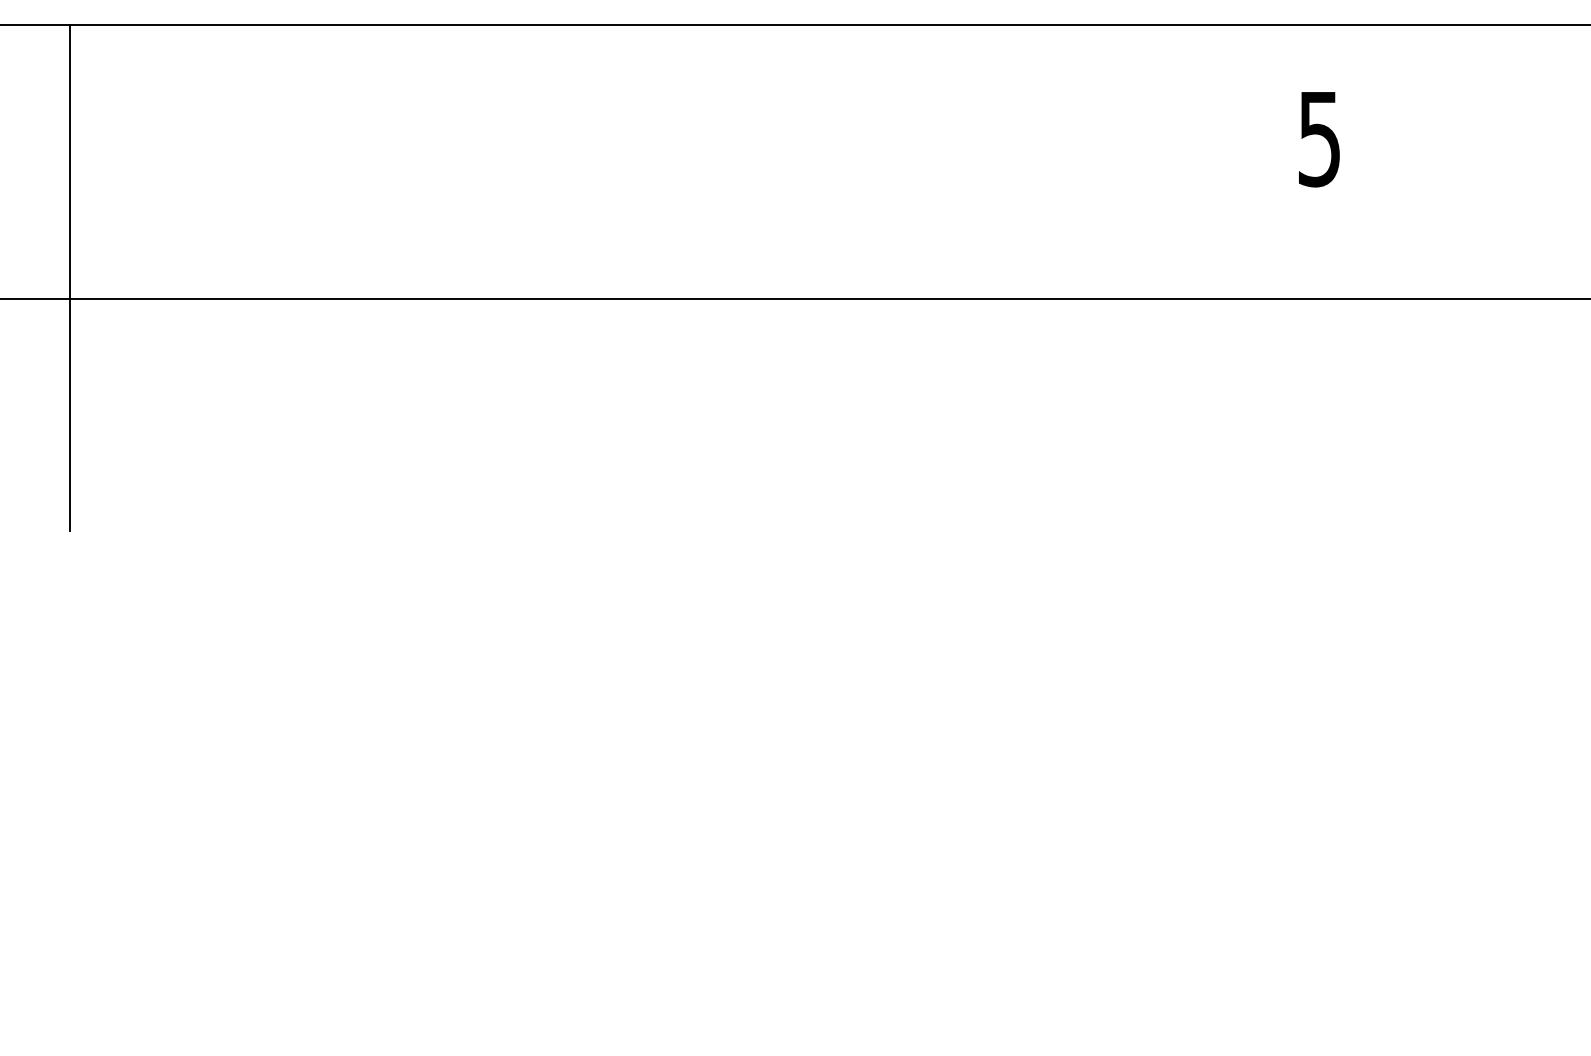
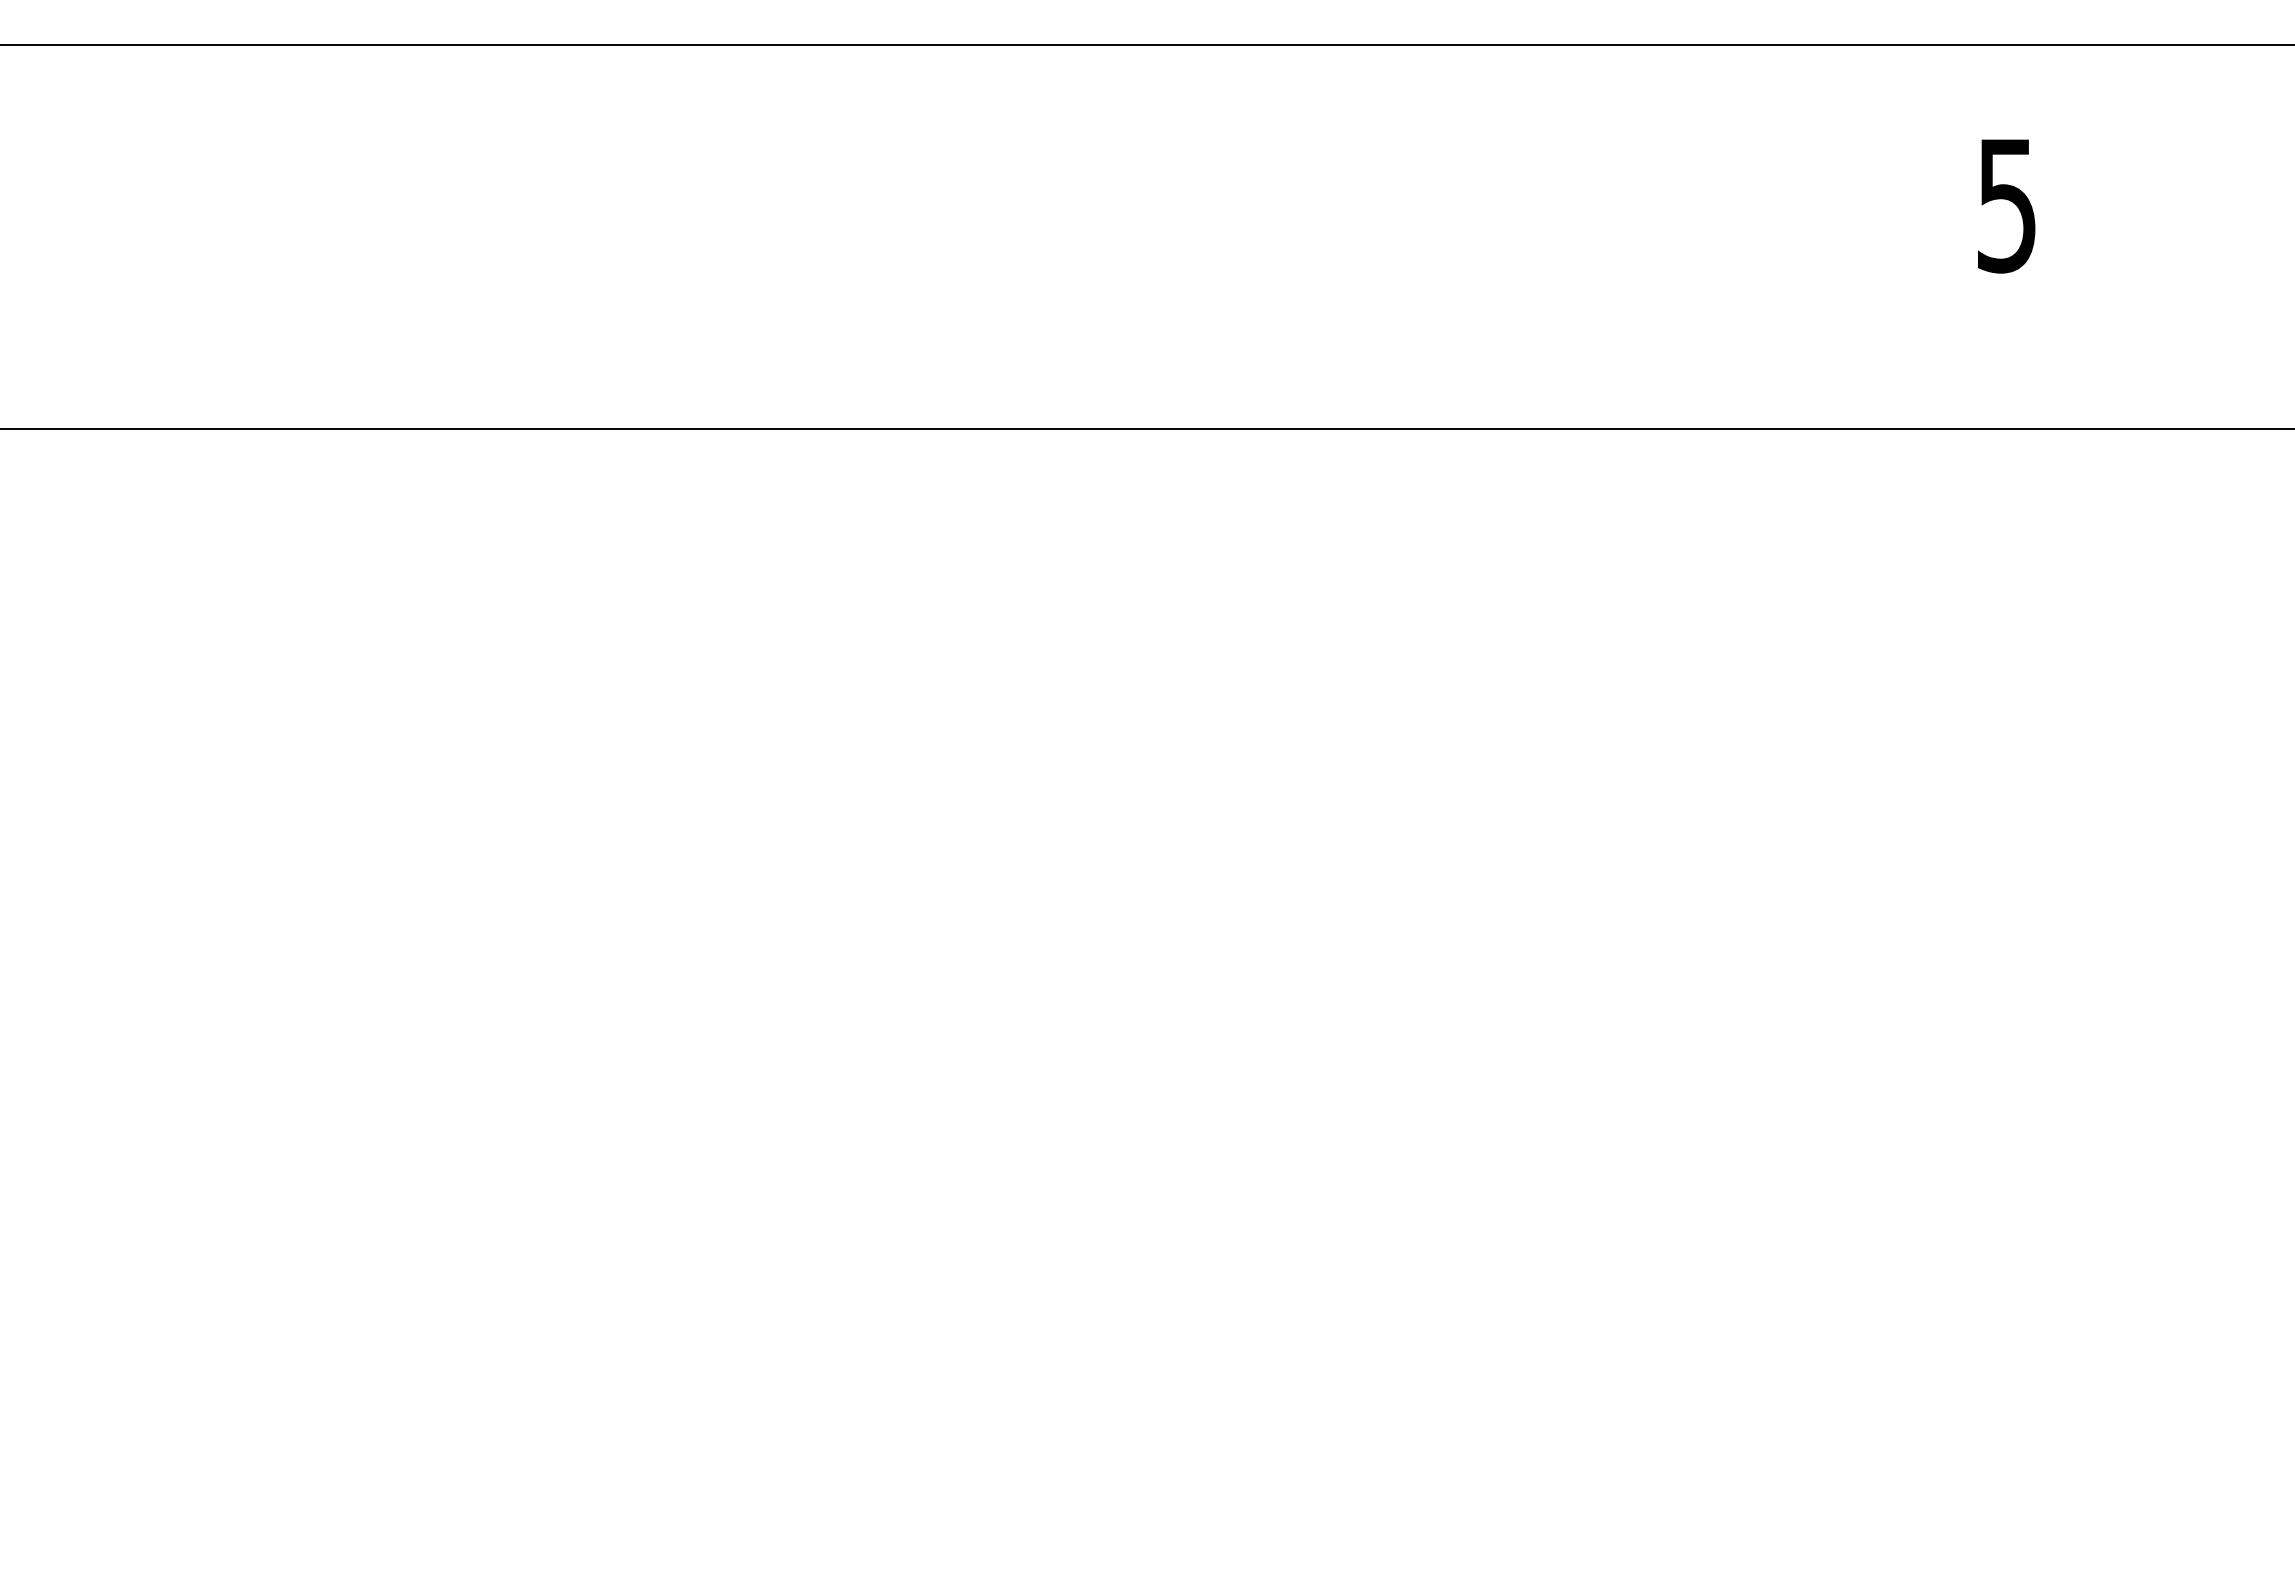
line: (69, 277) -> (252, 400), removed

